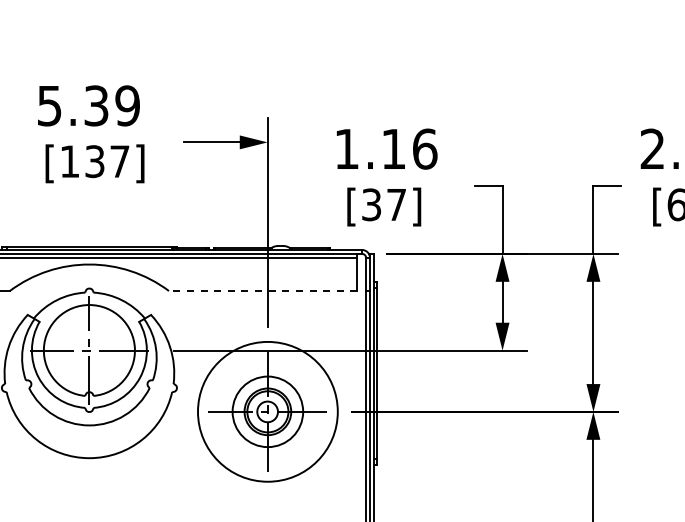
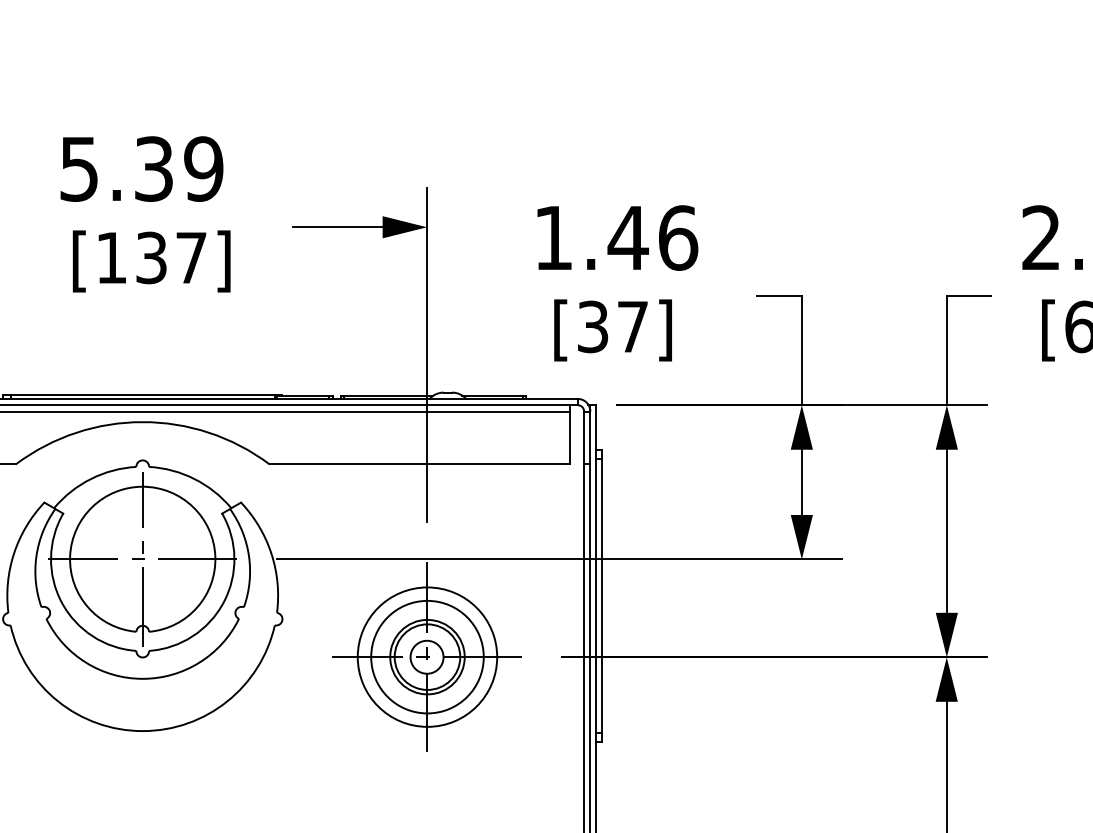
text: (393, 148) -> (627, 237), 1.16 -> 1.46
line: (262, 291) -> (418, 465), dashed -> solid
circle: (267, 411) -> (426, 656), size x0.62

